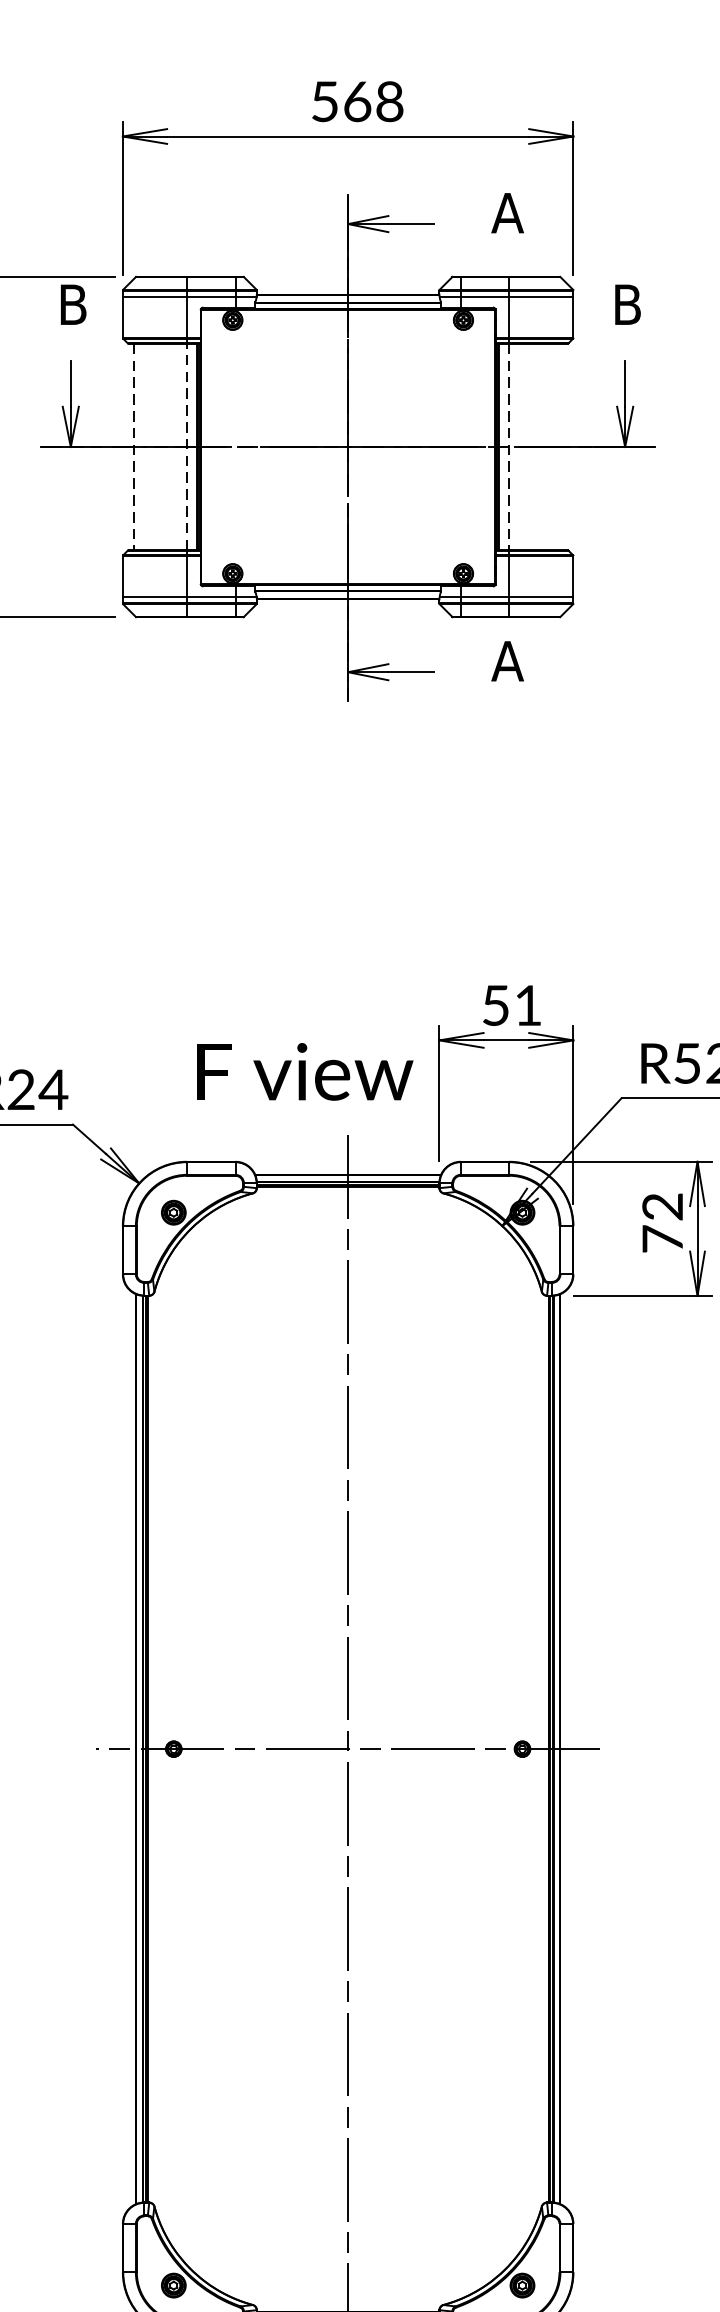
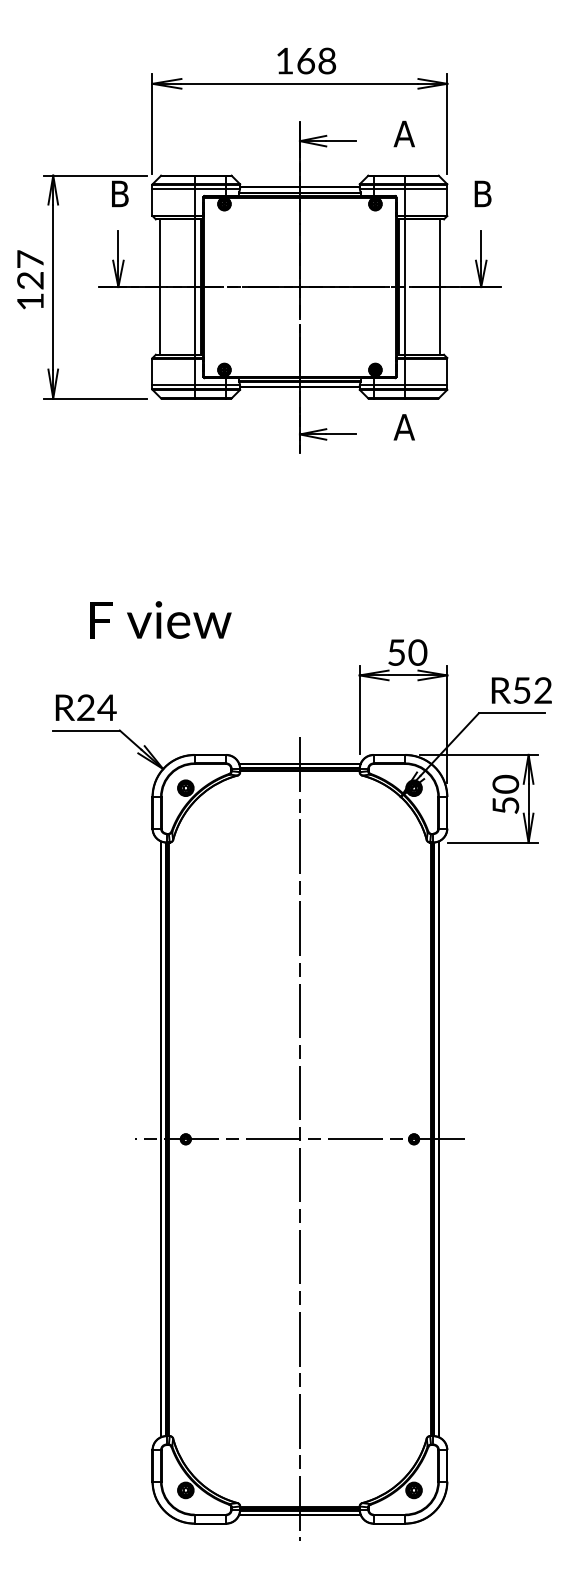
text: (324, 102) -> (284, 61), 568 -> 168
line: (562, 446) -> (440, 286), added
line: (133, 447) -> (159, 287), dashed -> solid
line: (187, 447) -> (194, 287), dashed -> solid
line: (509, 447) -> (405, 287), dashed -> solid
text: (527, 1005) -> (417, 652), 51 -> 50
text: (304, 1071) -> (160, 619), moved
text: (662, 1222) -> (505, 794), 72 -> 50

